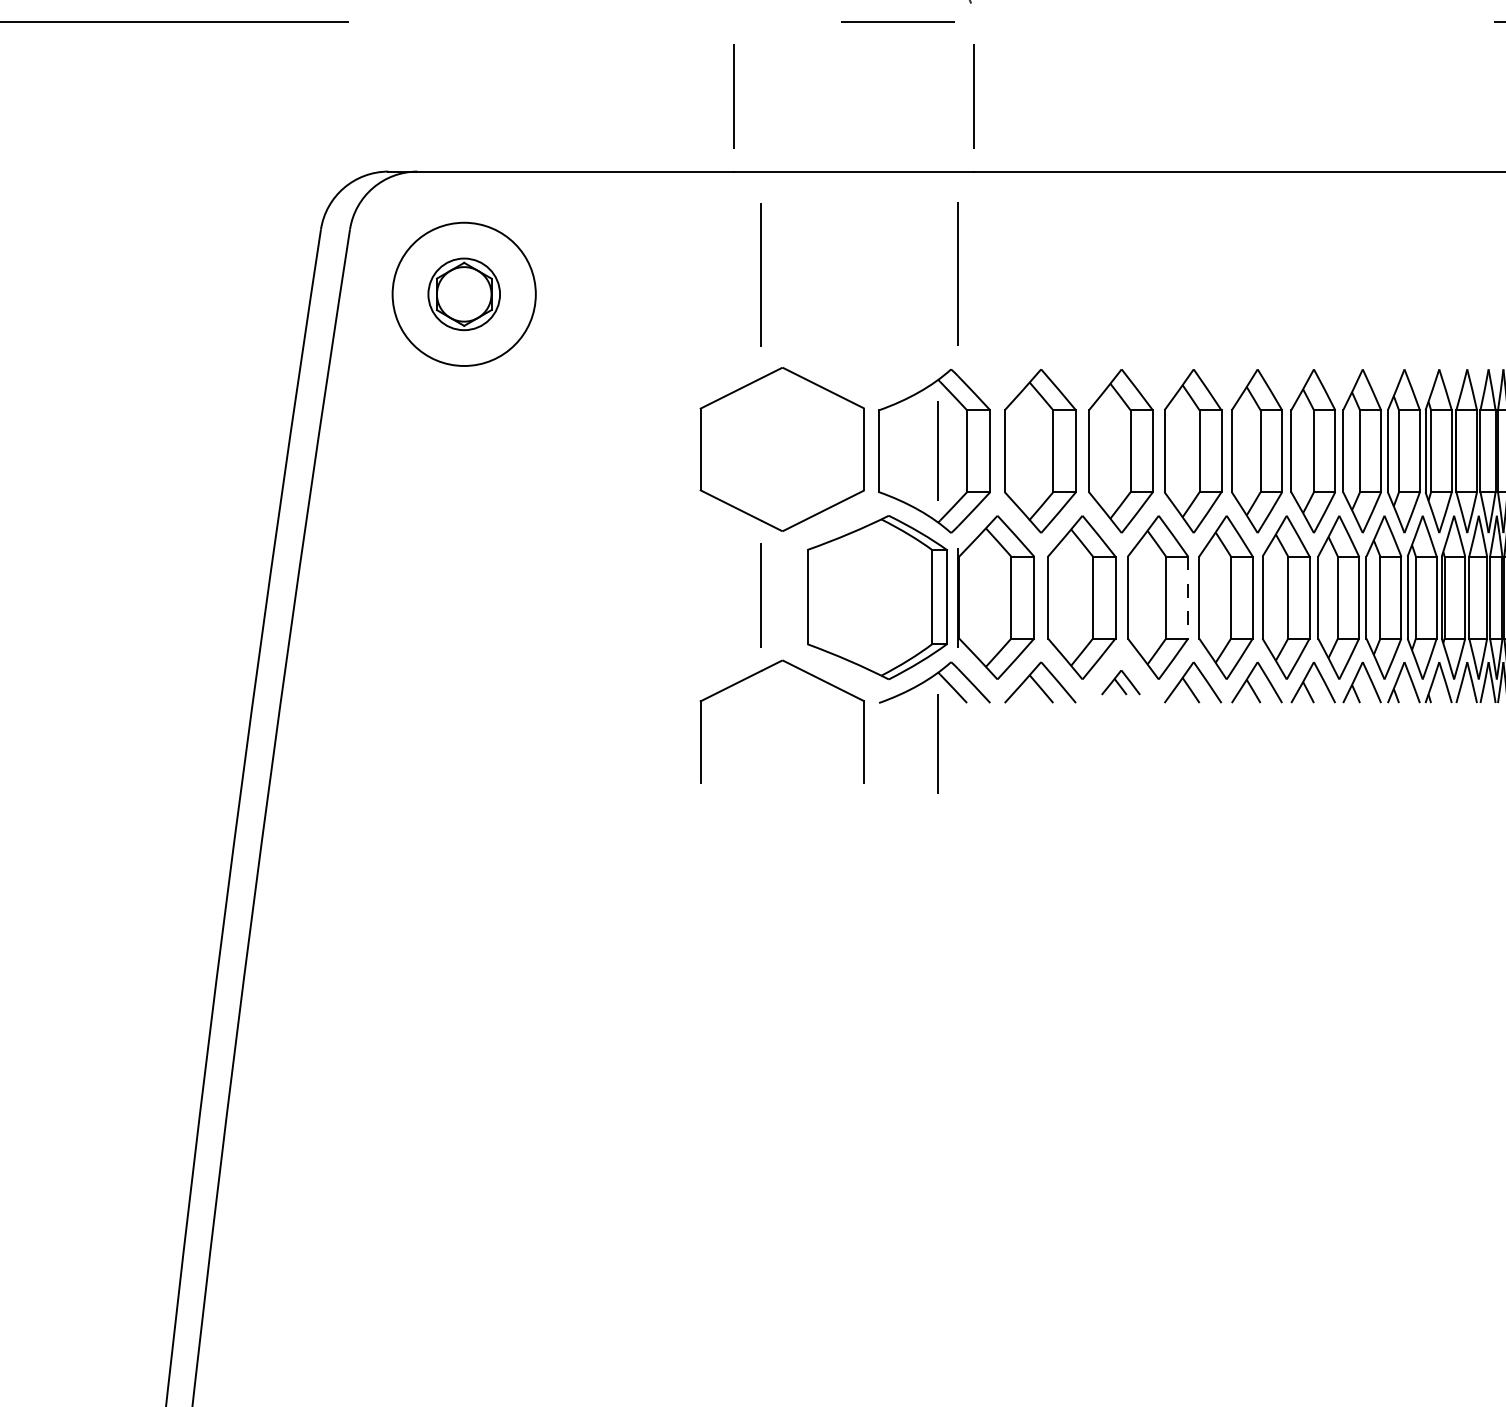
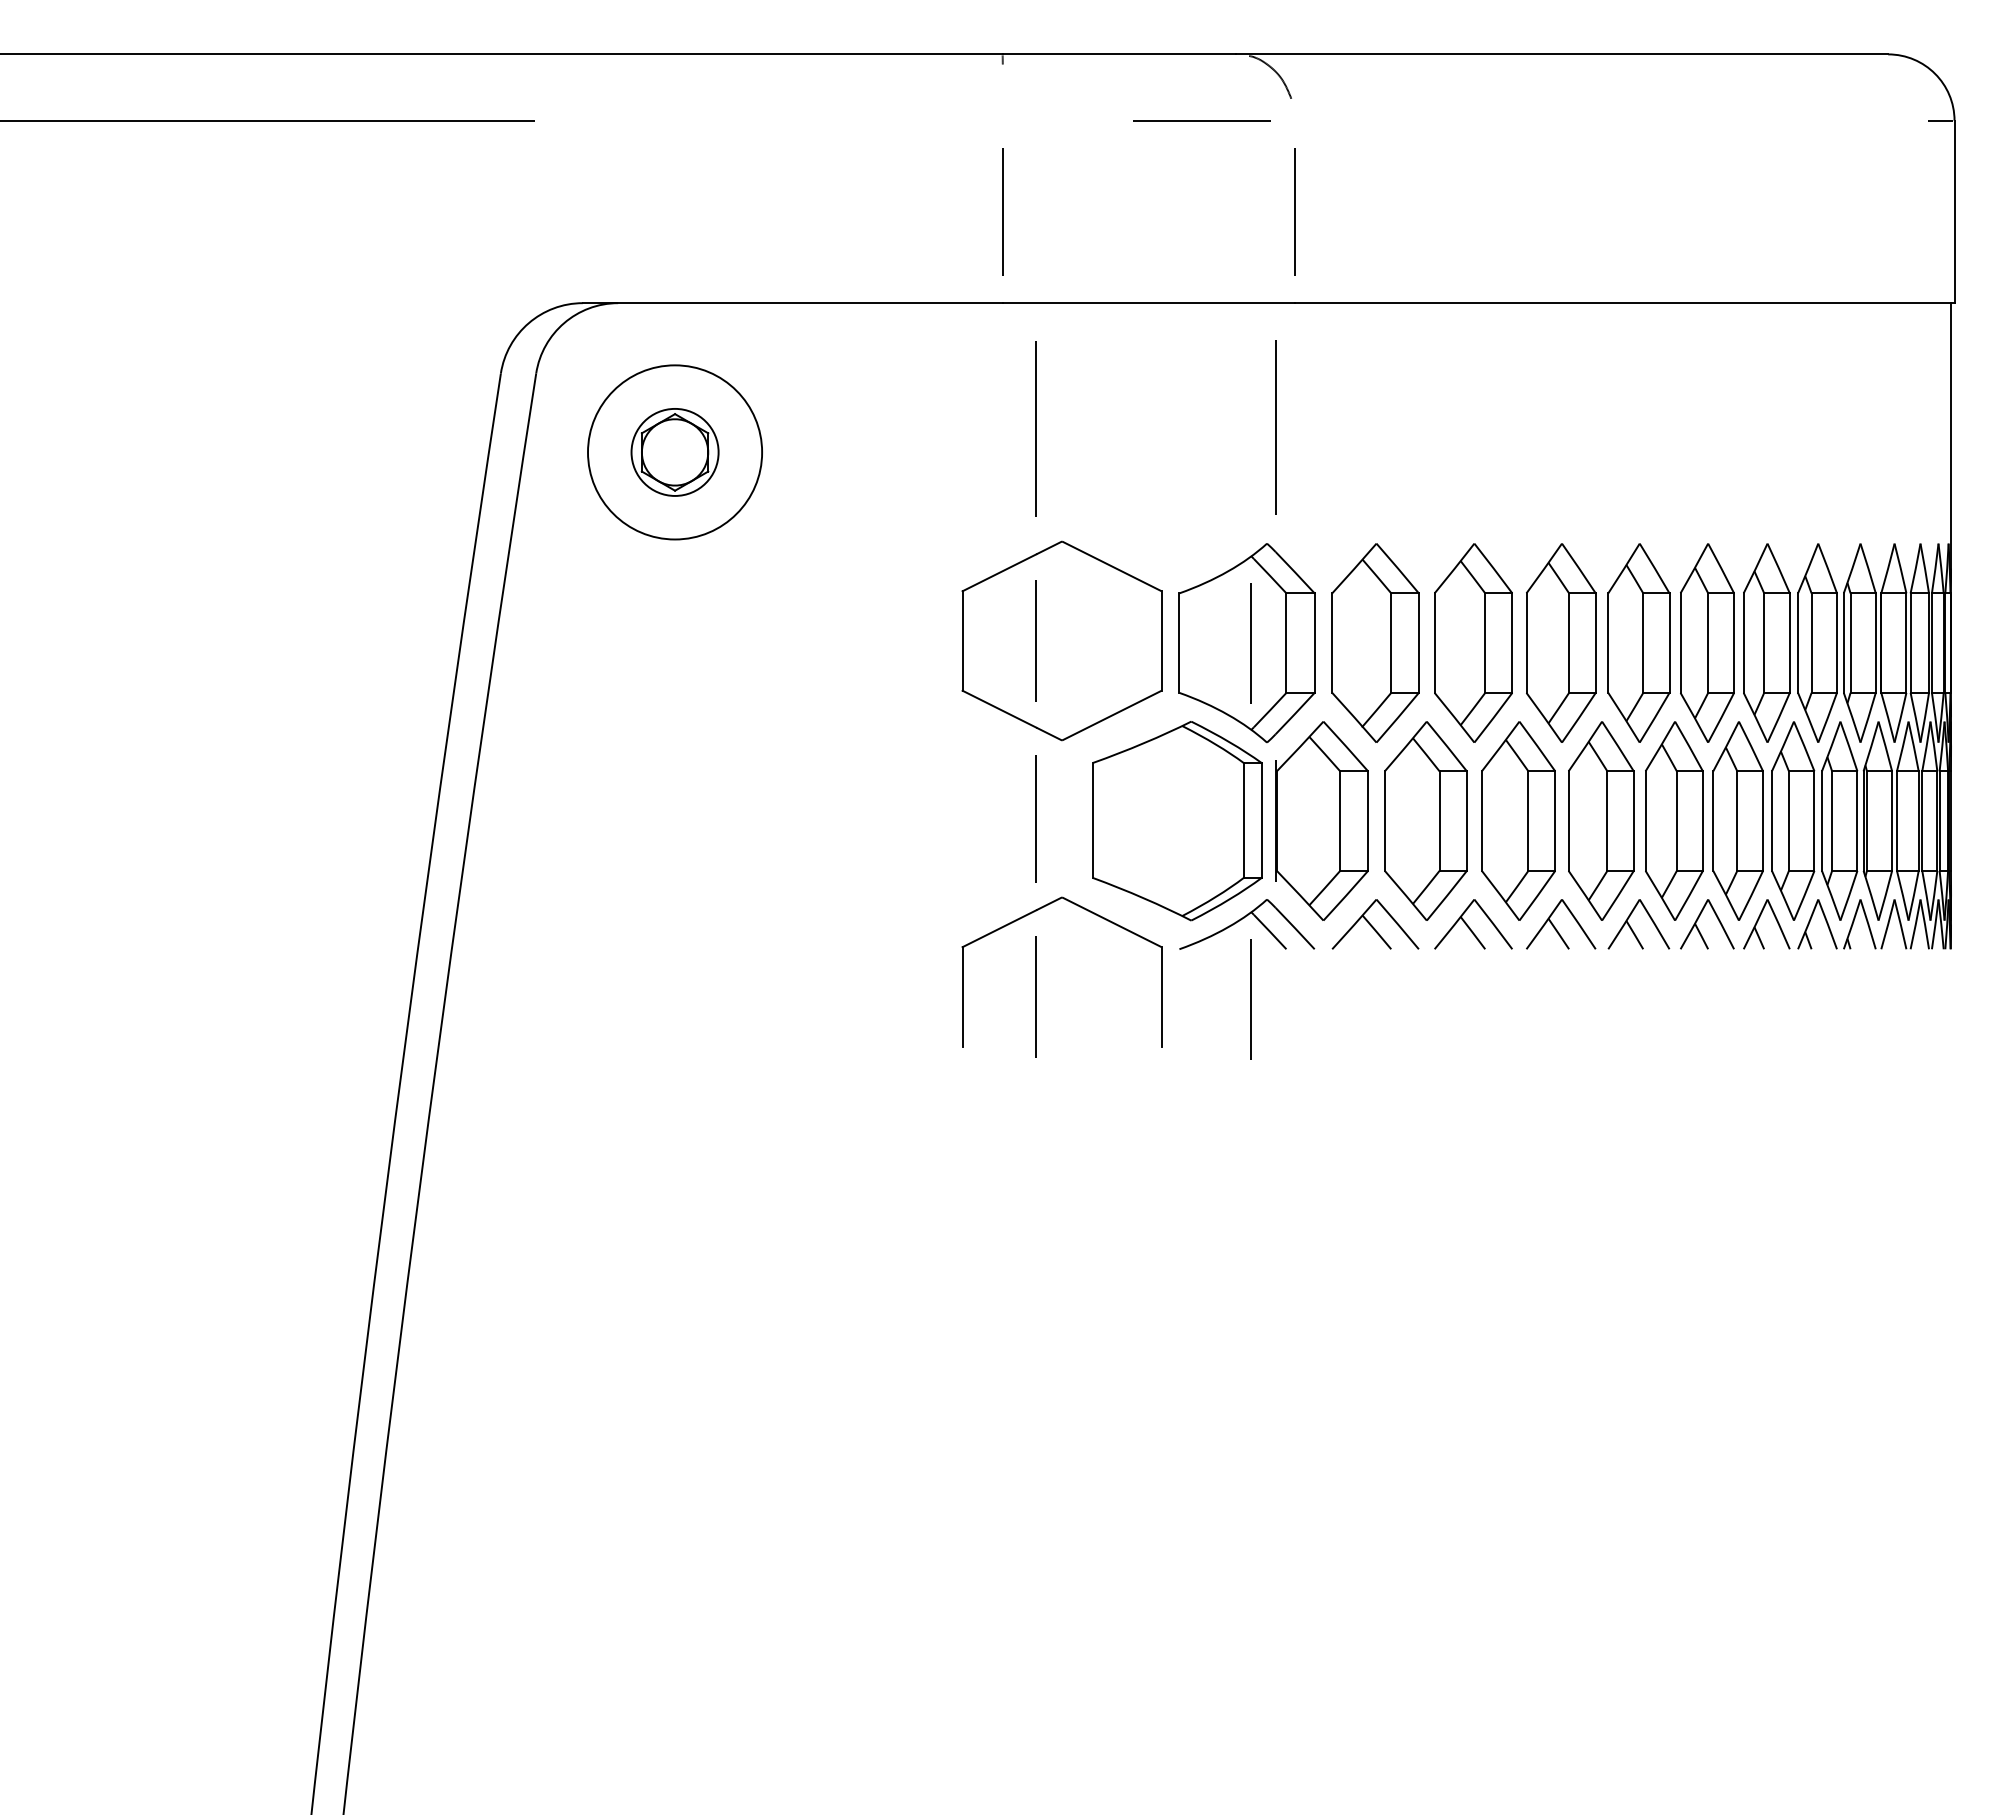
line: (761, 449) -> (1036, 640), added
line: (1188, 597) -> (1555, 821), dashed -> solid
part: (1120, 682) -> (1473, 924), size x1.67
line: (761, 741) -> (1036, 996), added

